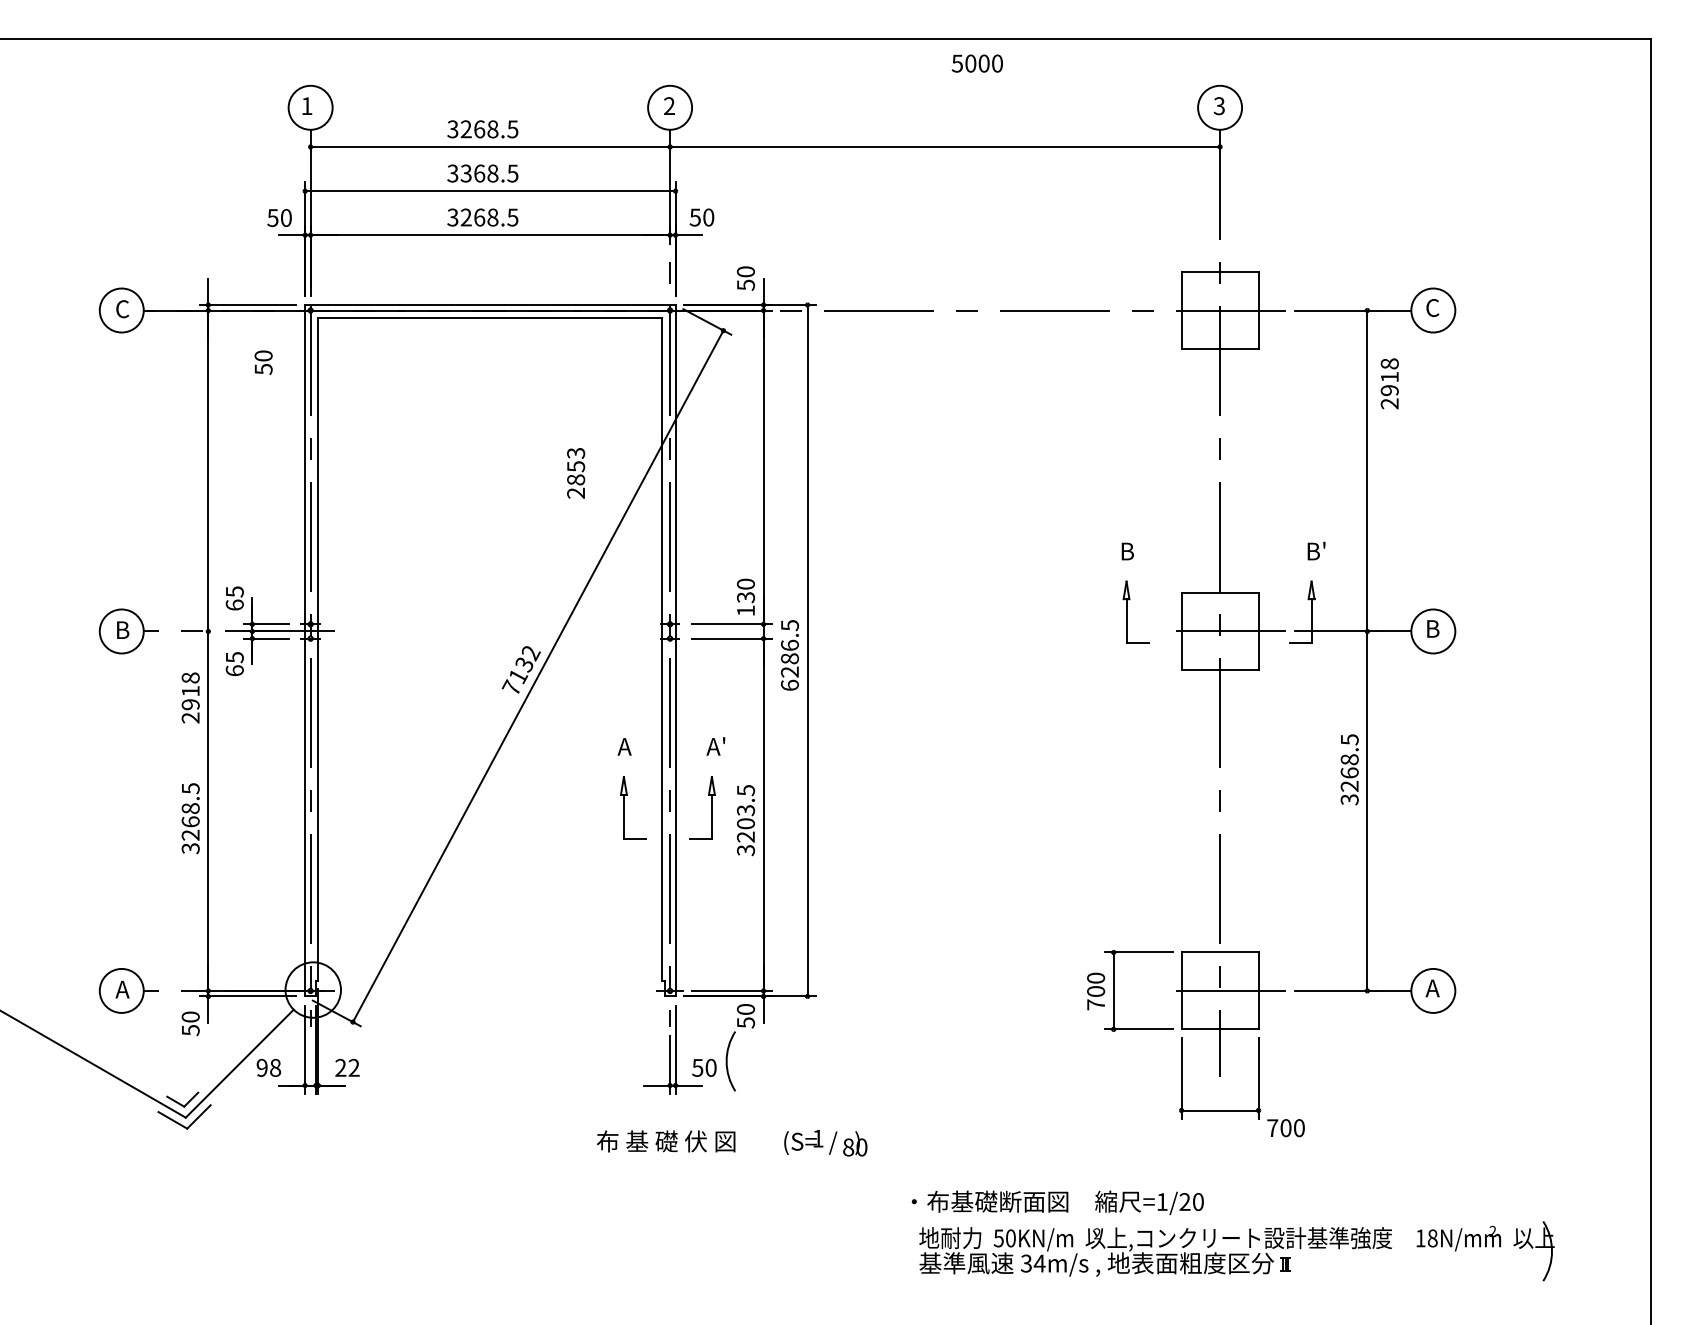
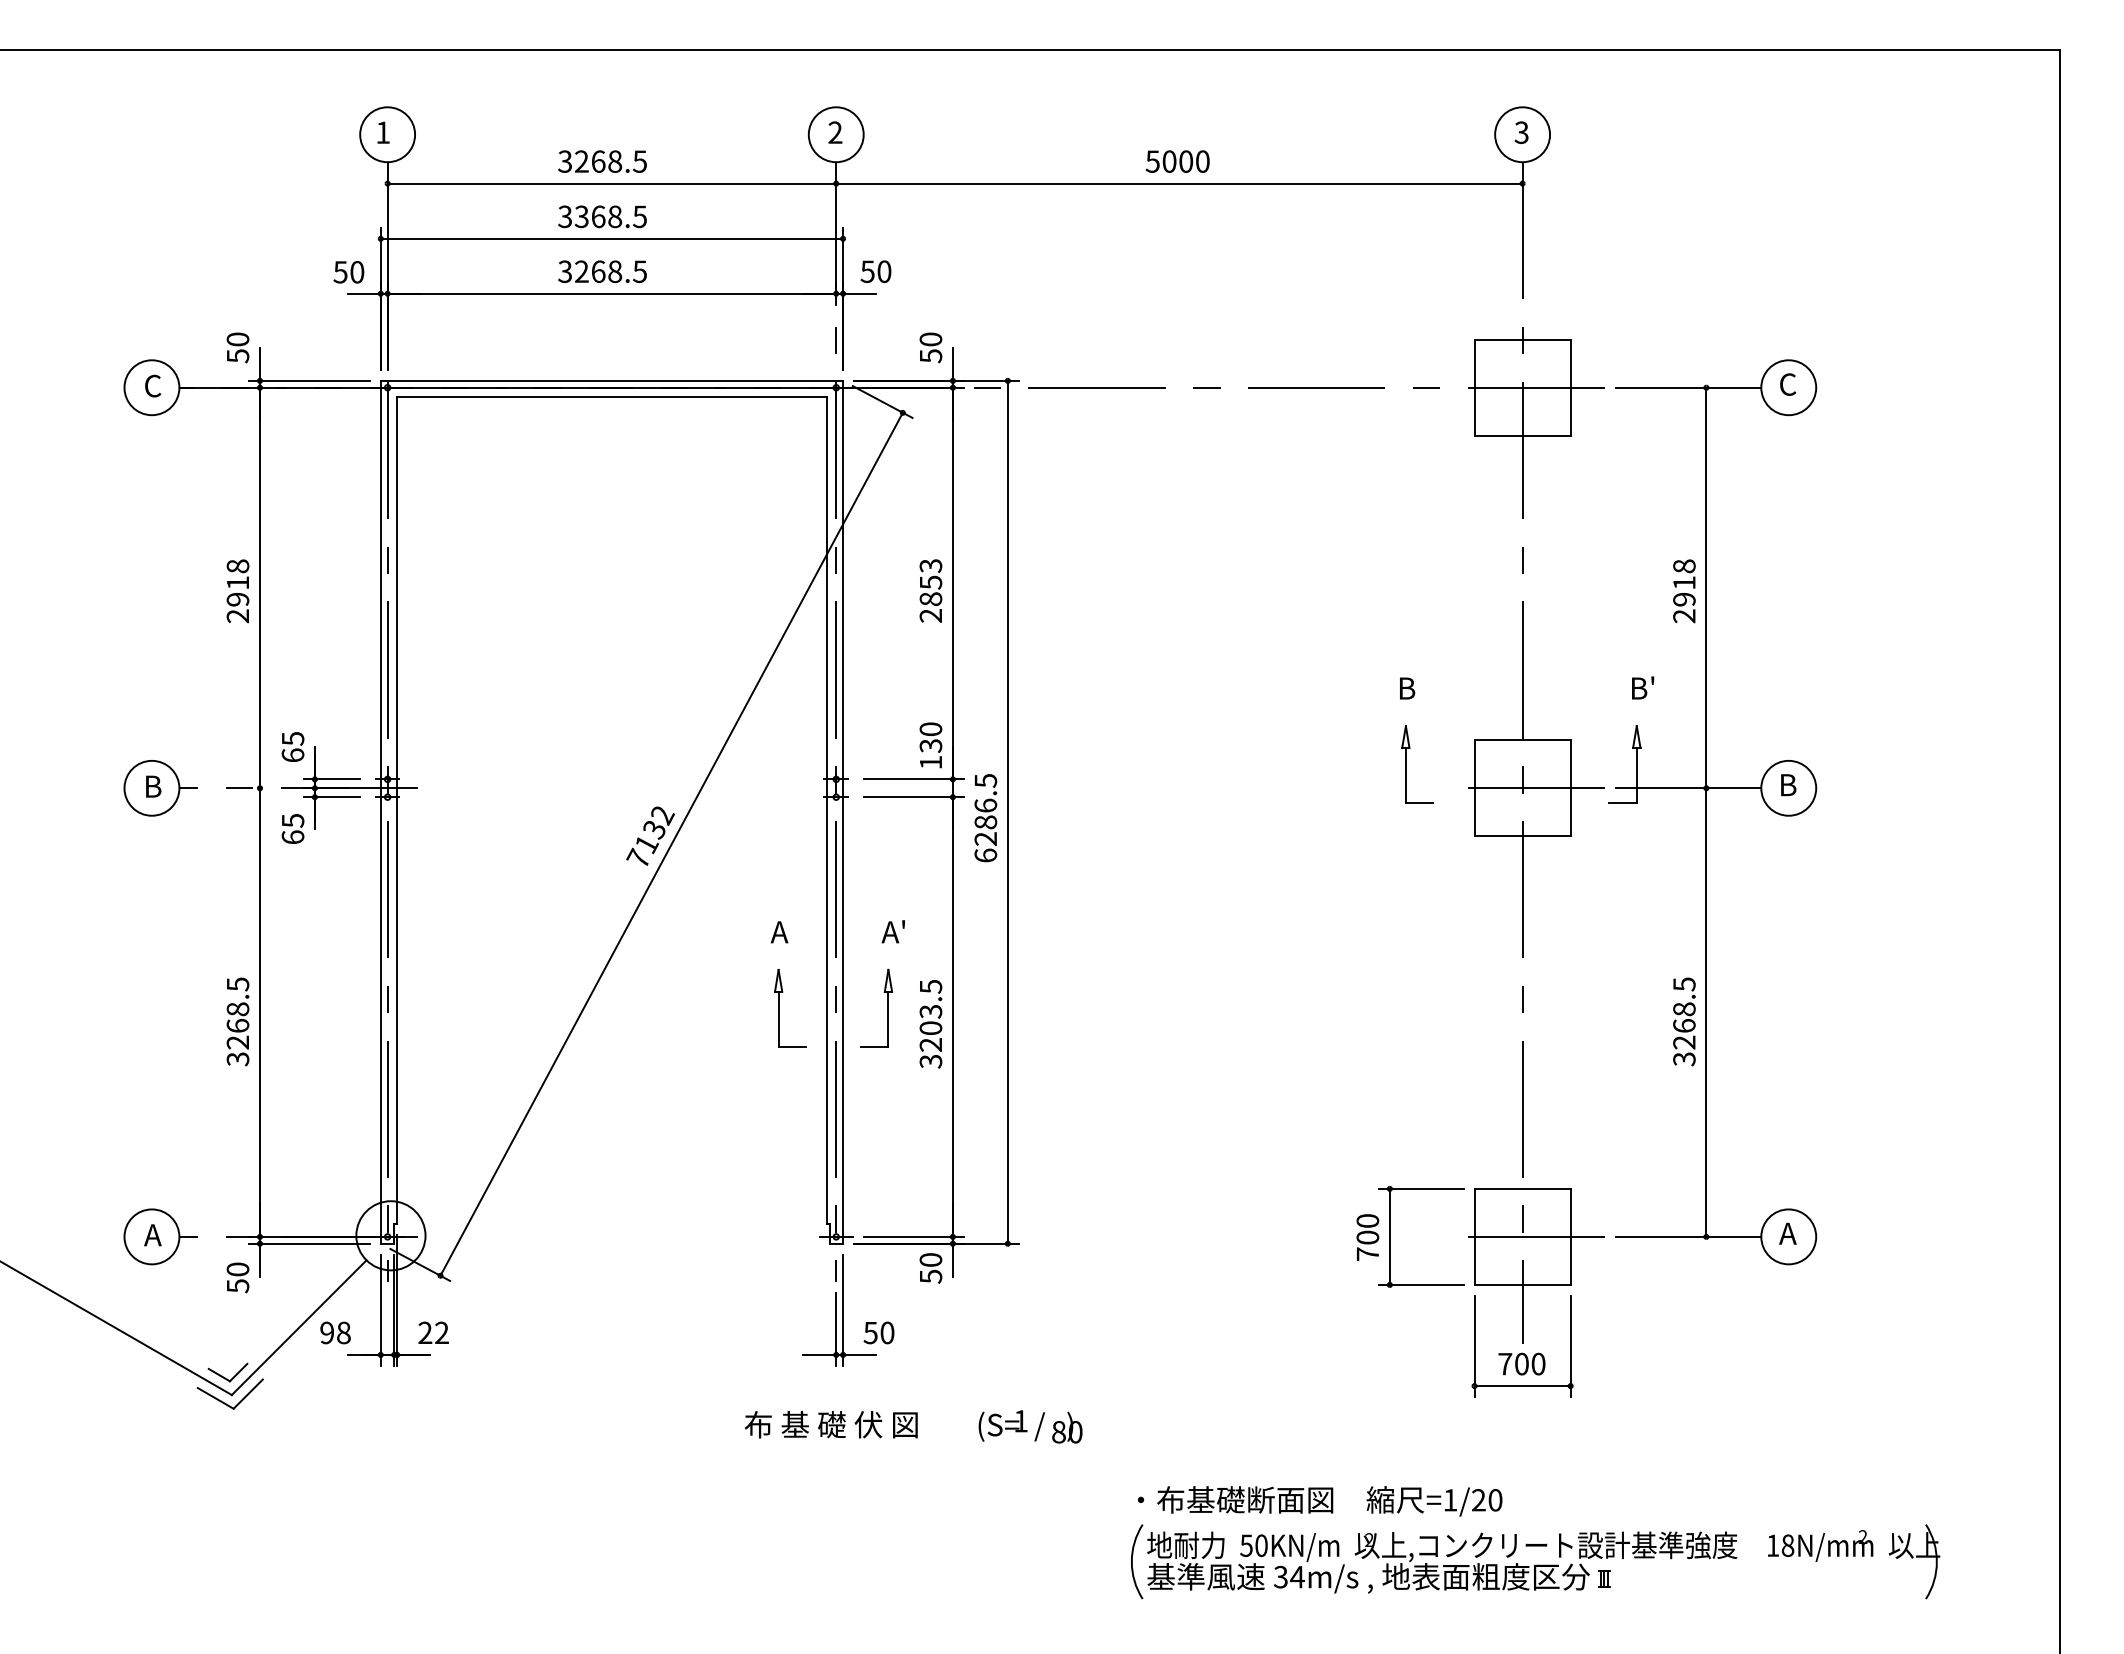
text: (977, 63) -> (1177, 161), moved
text: (263, 362) -> (237, 347), moved
text: (1389, 384) -> (1684, 591), moved
text: (575, 472) -> (930, 590), moved
text: (190, 698) -> (237, 591), moved
text: (1349, 769) -> (1684, 1021), moved
arc: (727, 1061) -> (1132, 1561), moved
text: (1285, 1127) -> (1521, 1363), moved

